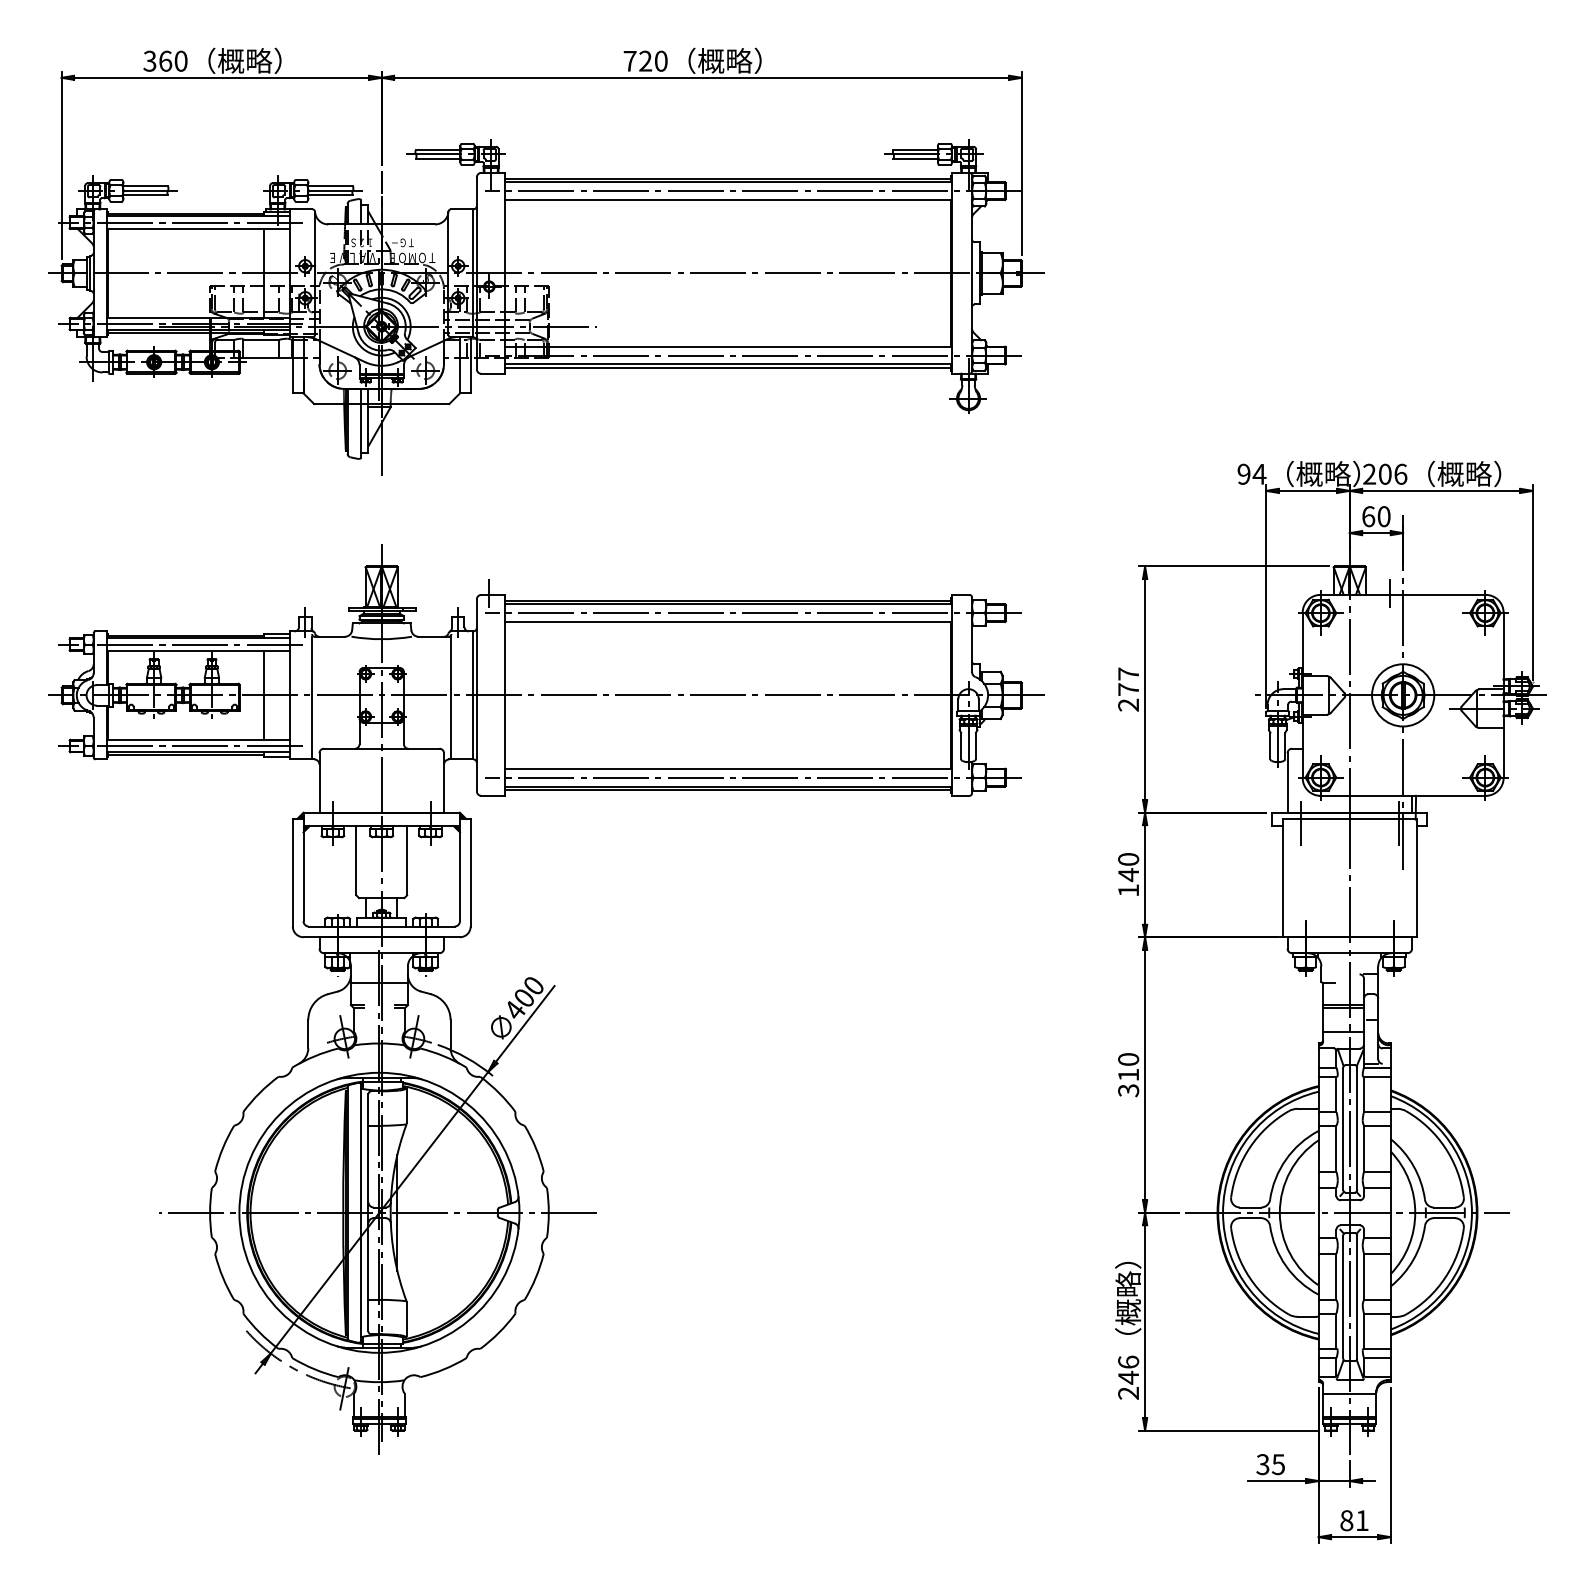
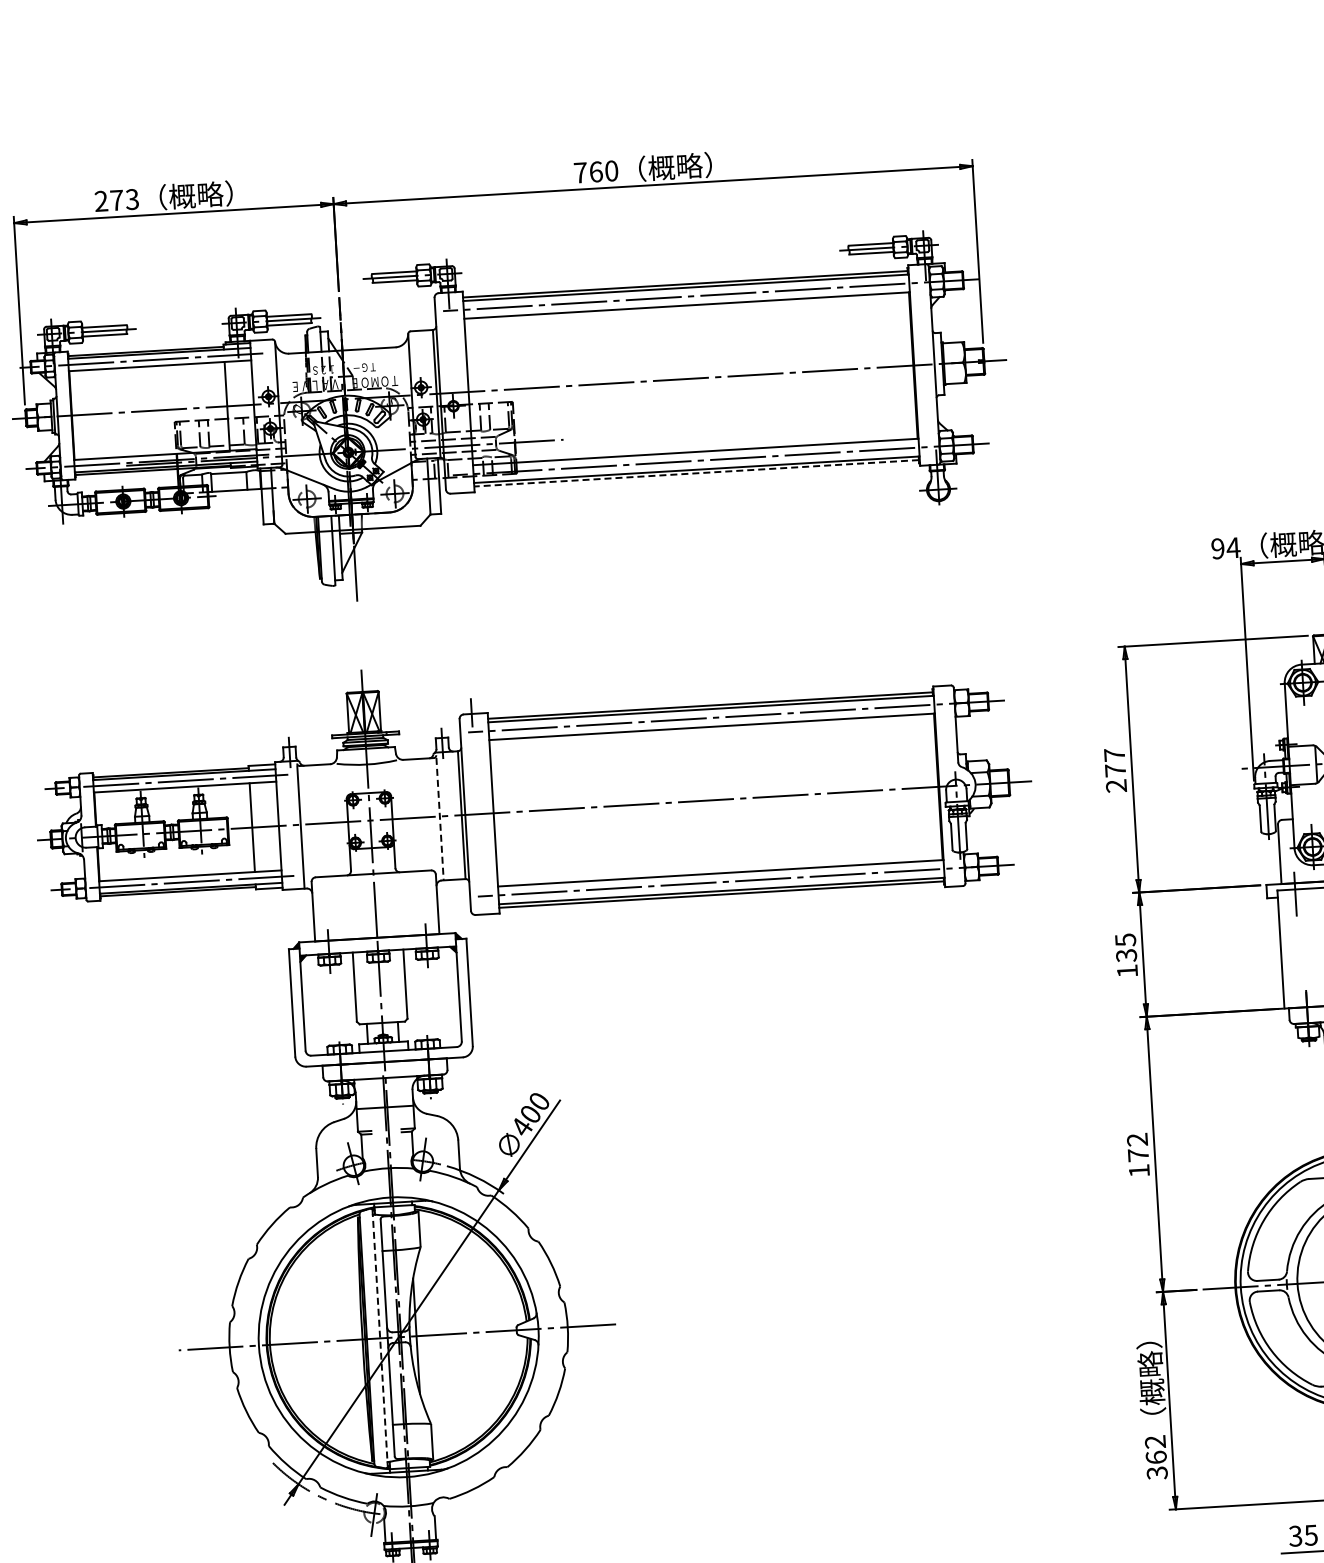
text: (165, 60) -> (116, 199), 360 -> 273
text: (645, 60) -> (595, 171), 720 -> 760
line: (728, 368) -> (697, 473), solid -> dashed
line: (451, 698) -> (440, 819), solid -> dashed
text: (1128, 867) -> (1125, 948), 140 -> 135
text: (1128, 1075) -> (1138, 1155), 310 -> 172
line: (360, 1212) -> (379, 1338), solid -> dashed
text: (1128, 1377) -> (1156, 1457), 246 -> 362

